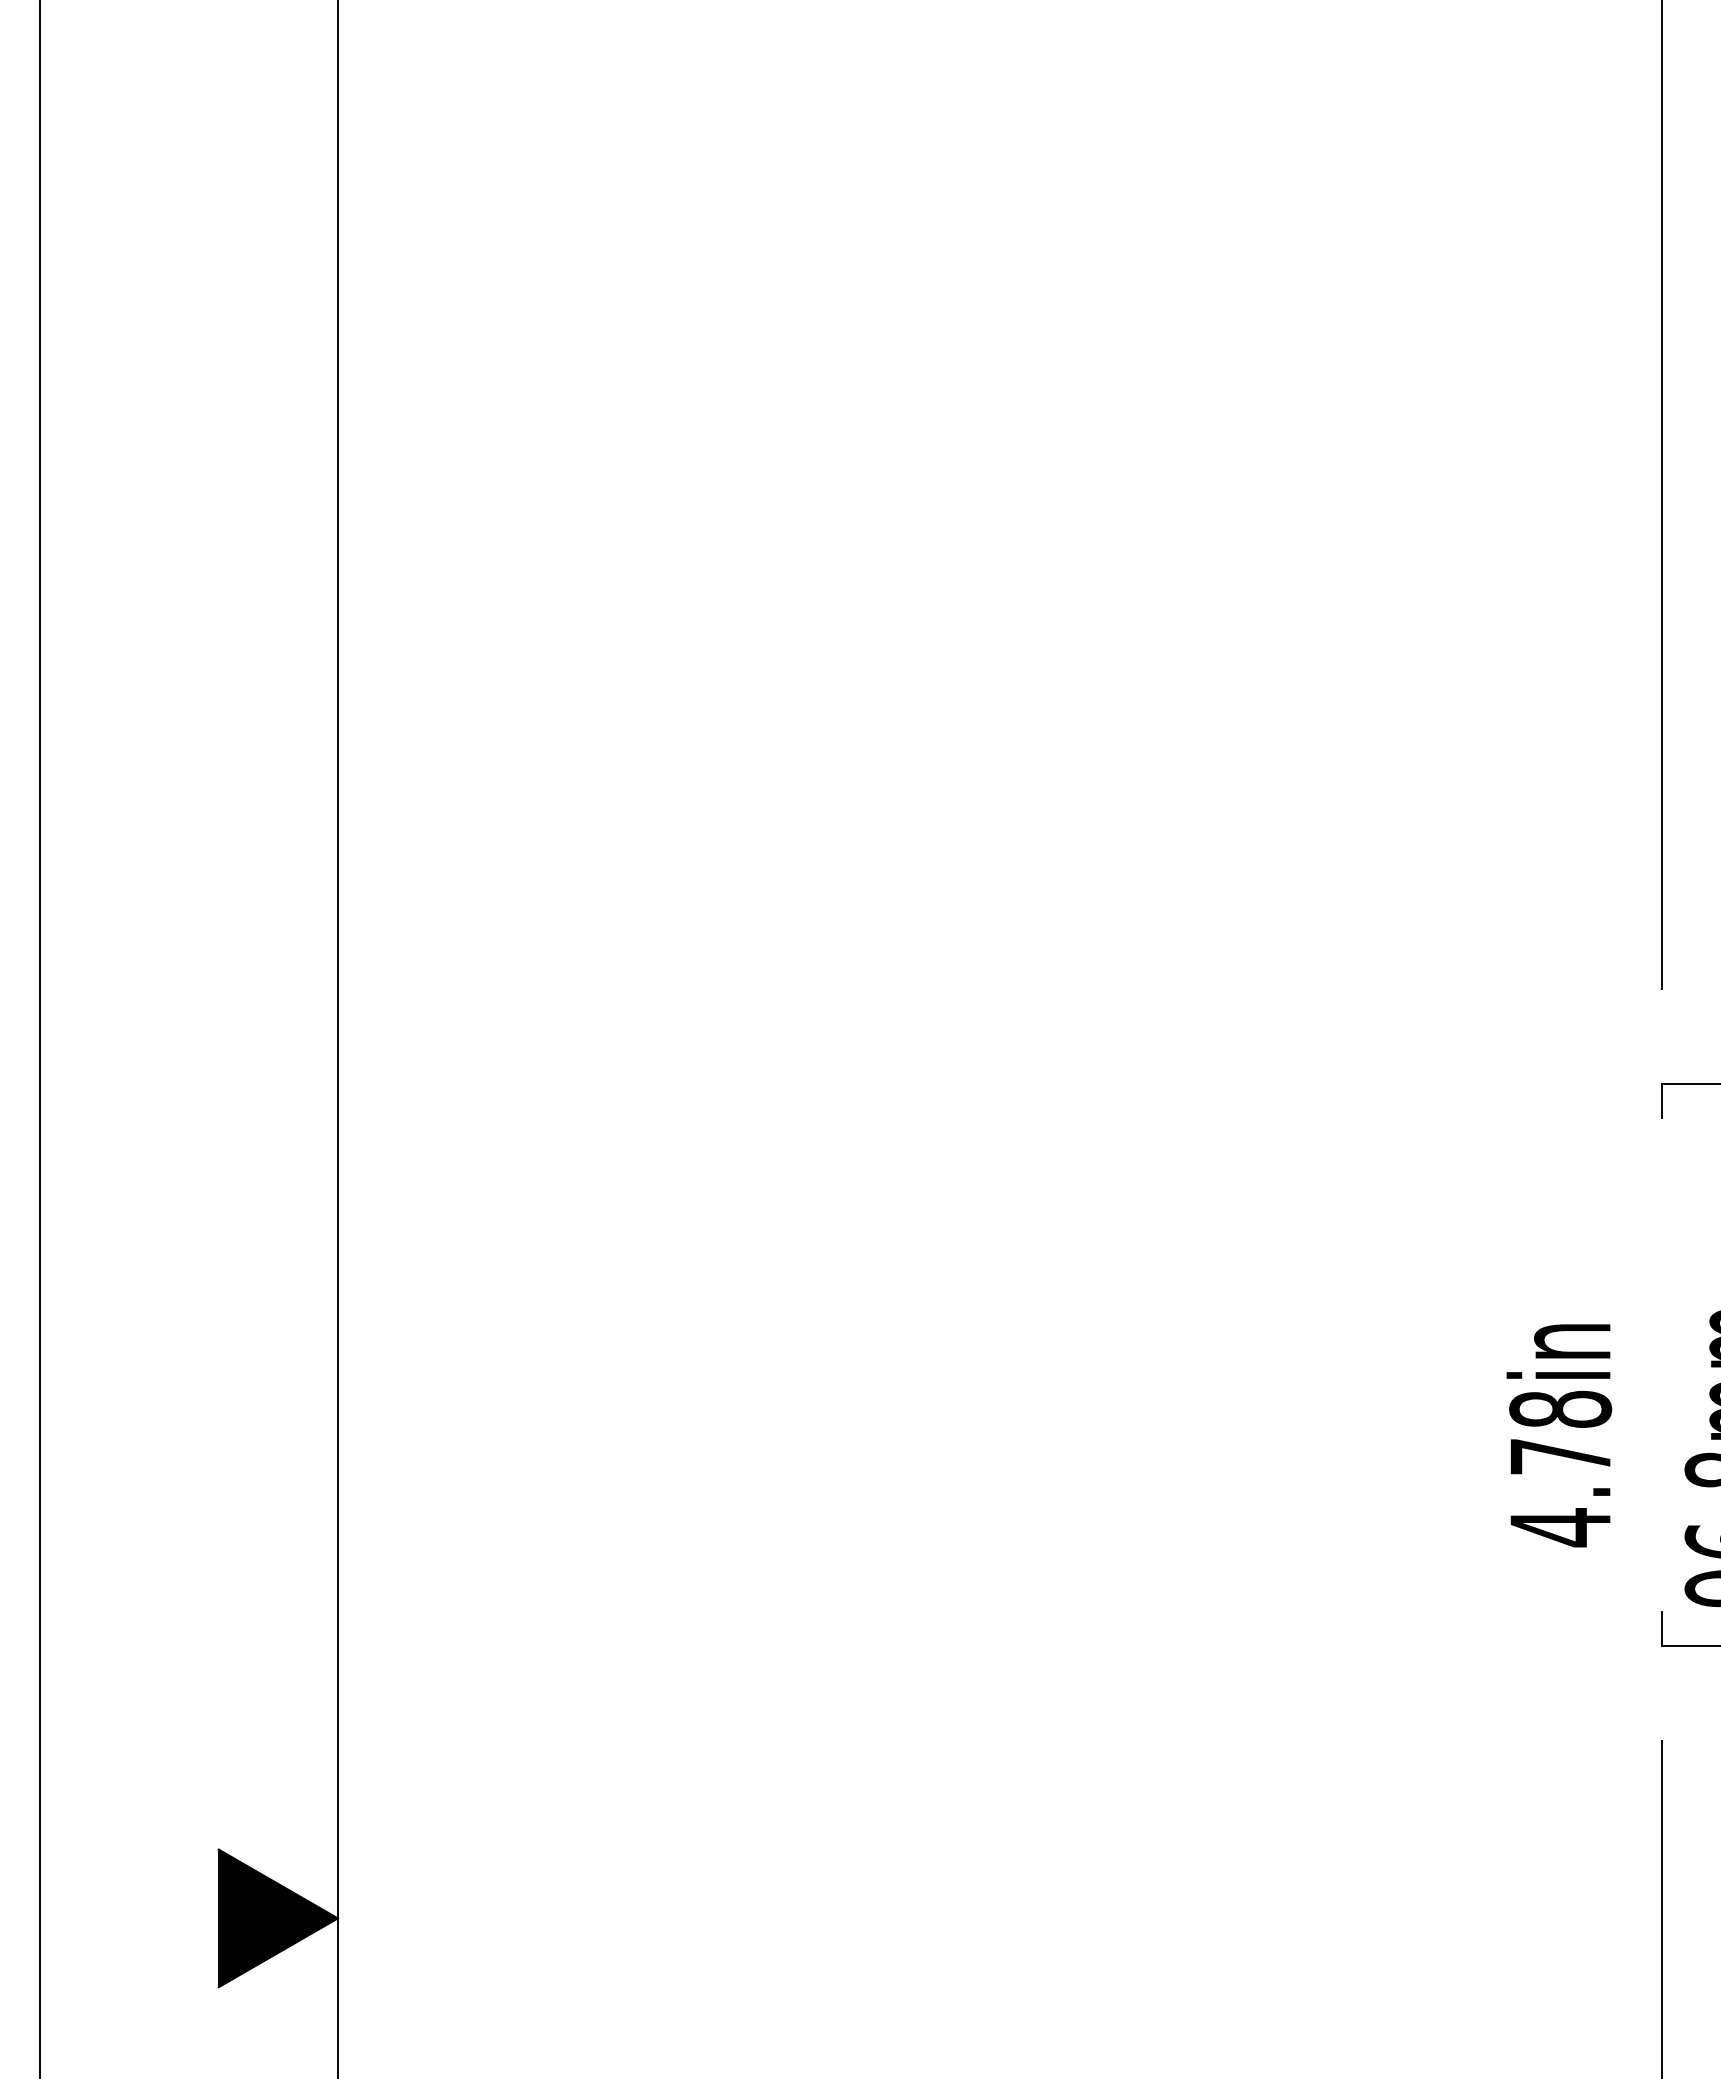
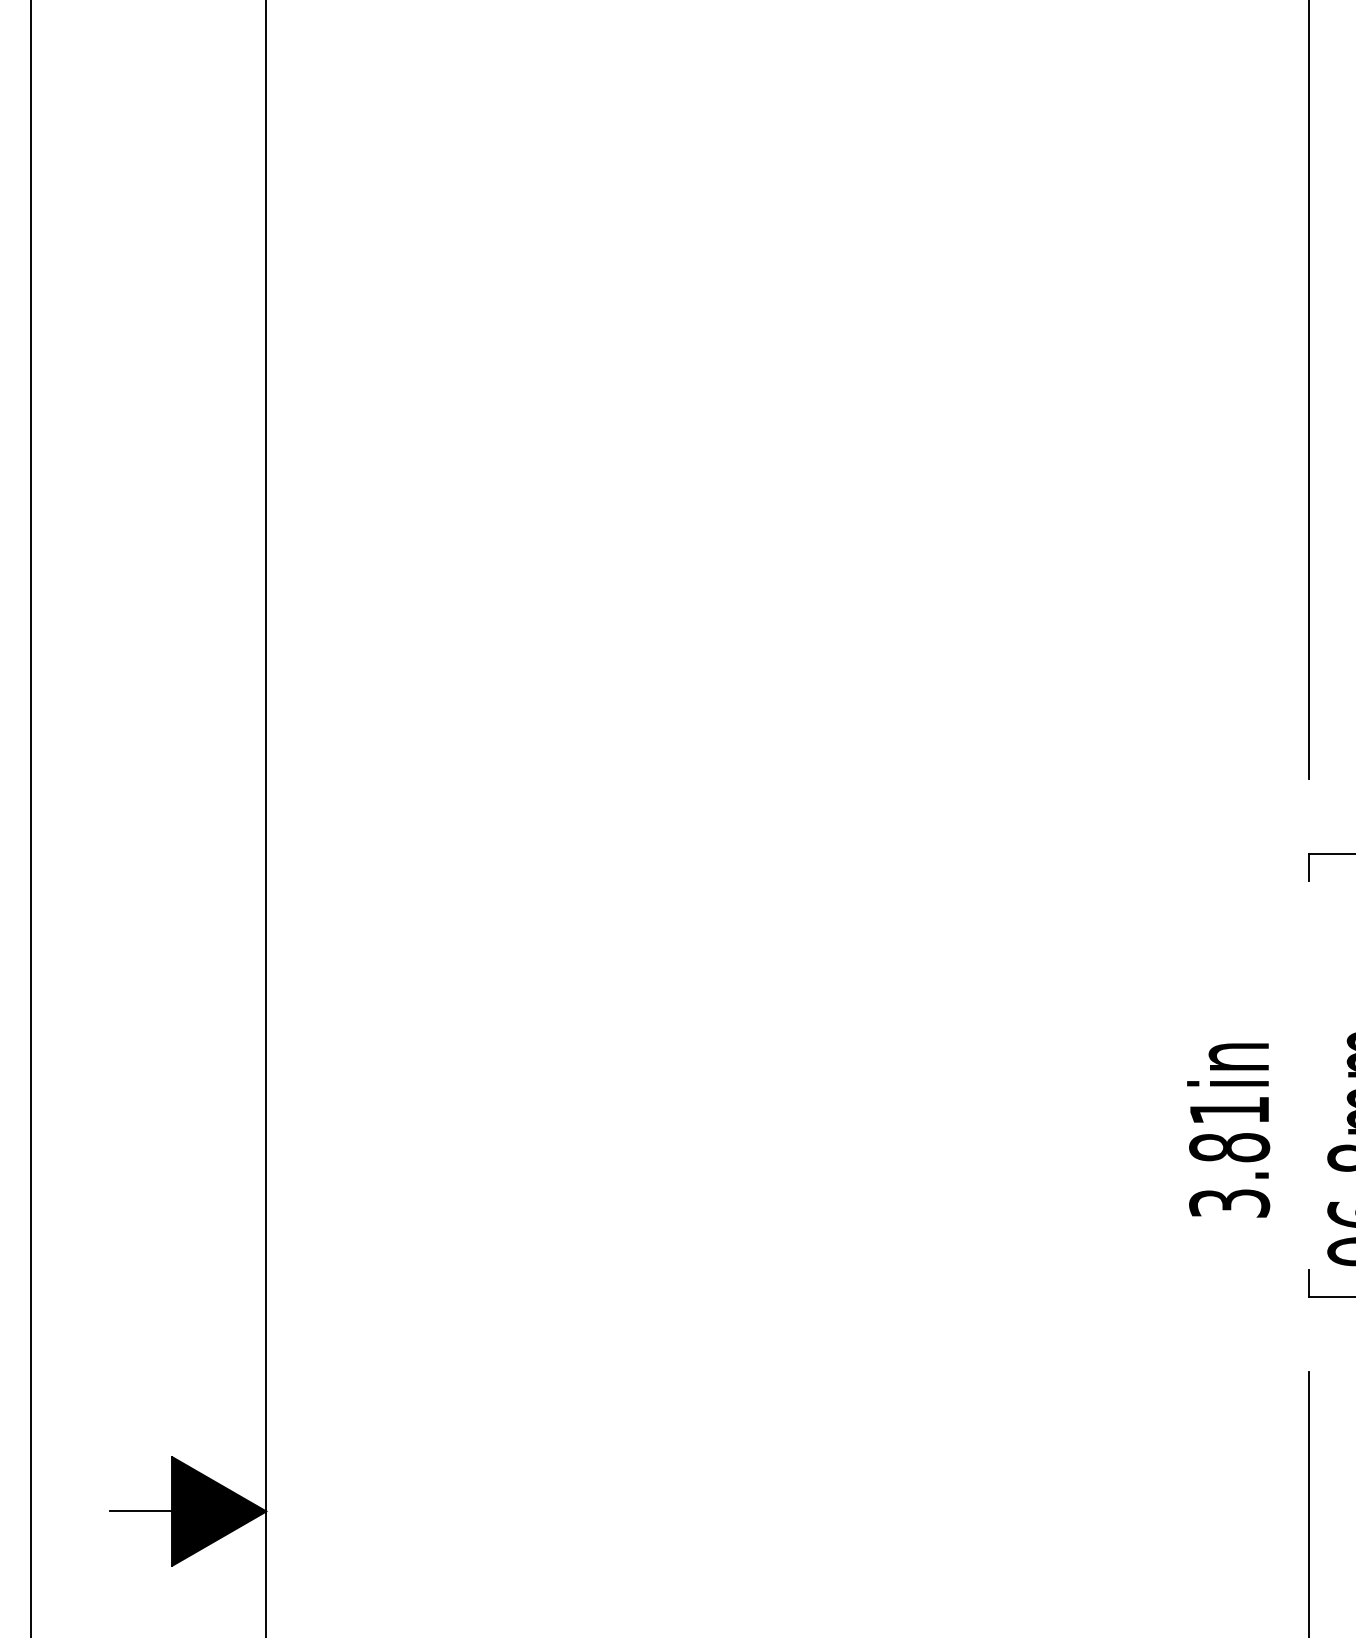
text: (1560, 1468) -> (1229, 1157), 4.78in -> 3.81in
line: (178, 1918) -> (140, 1511), added

